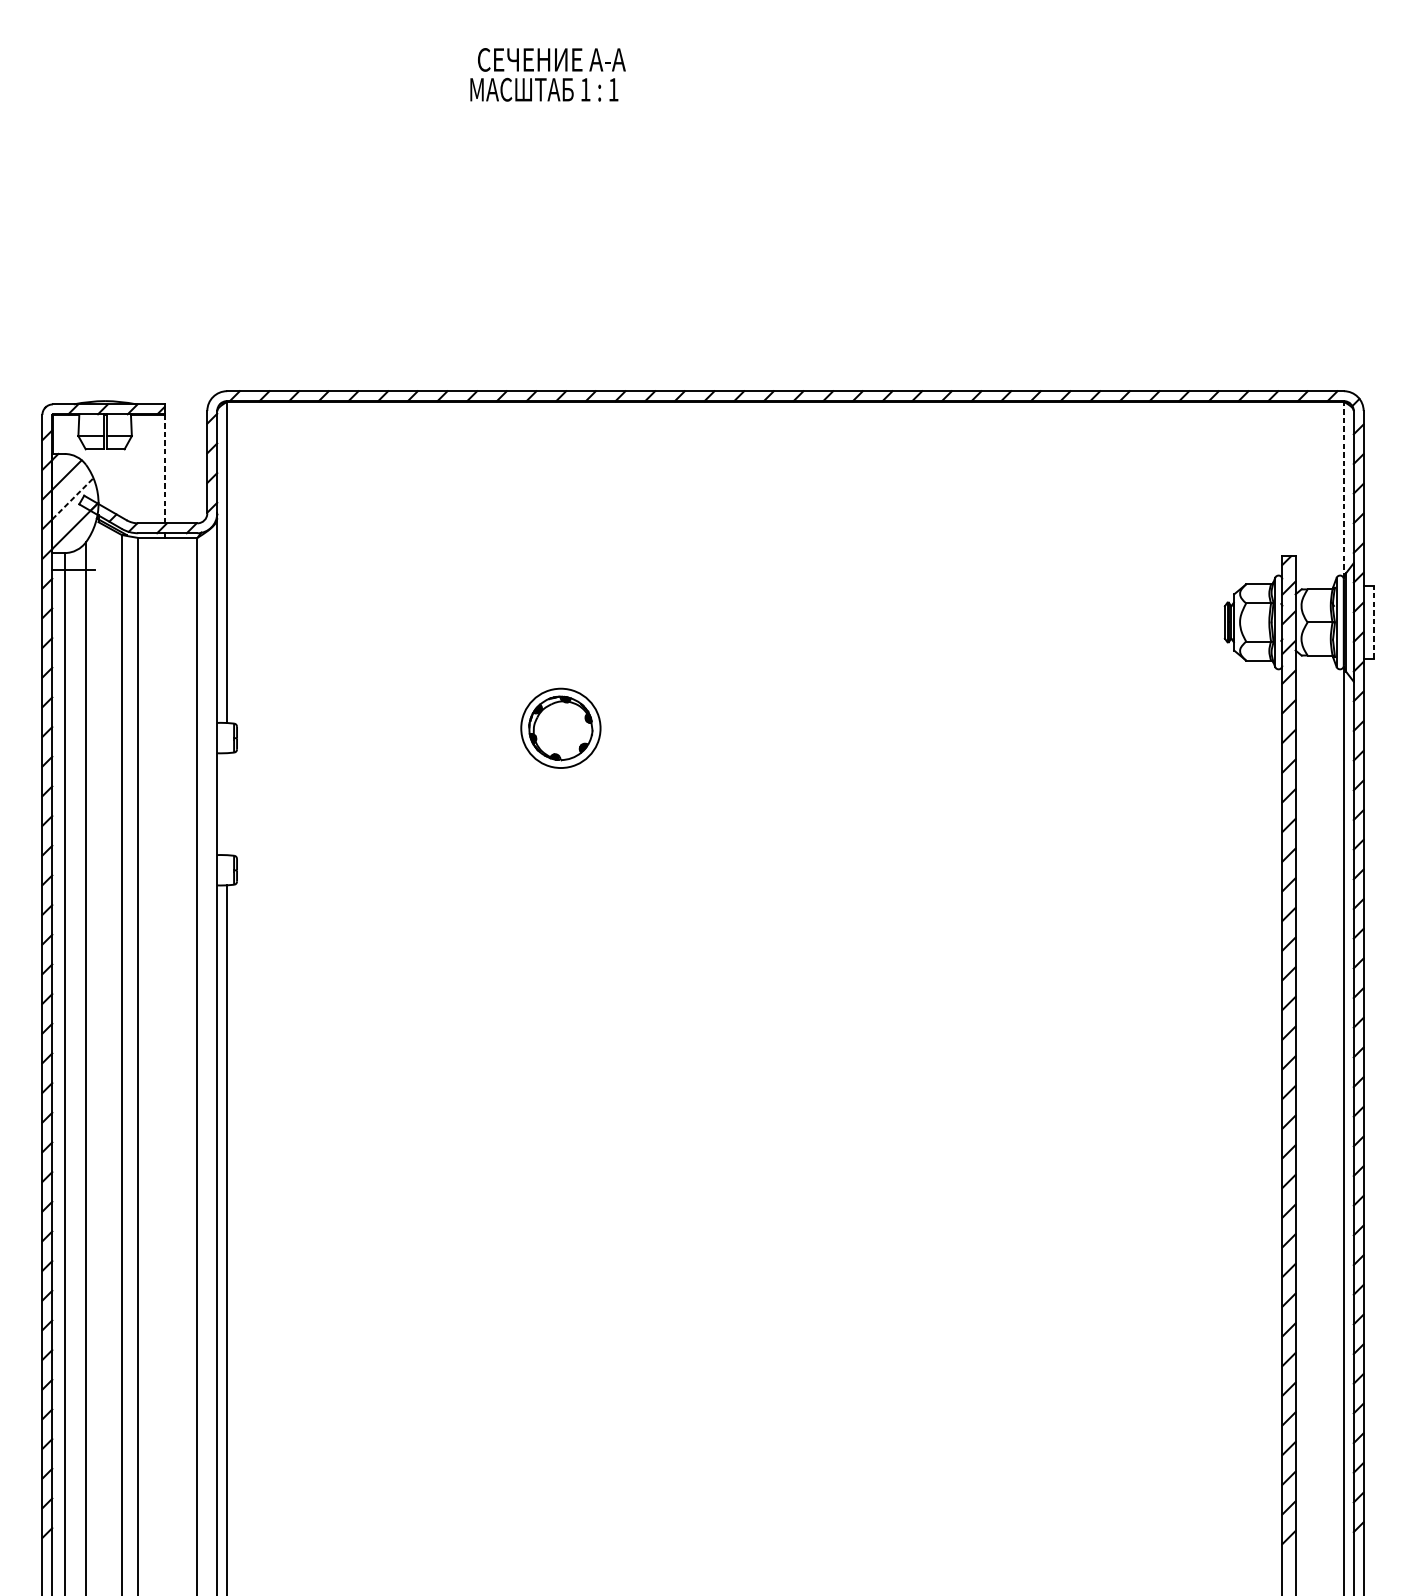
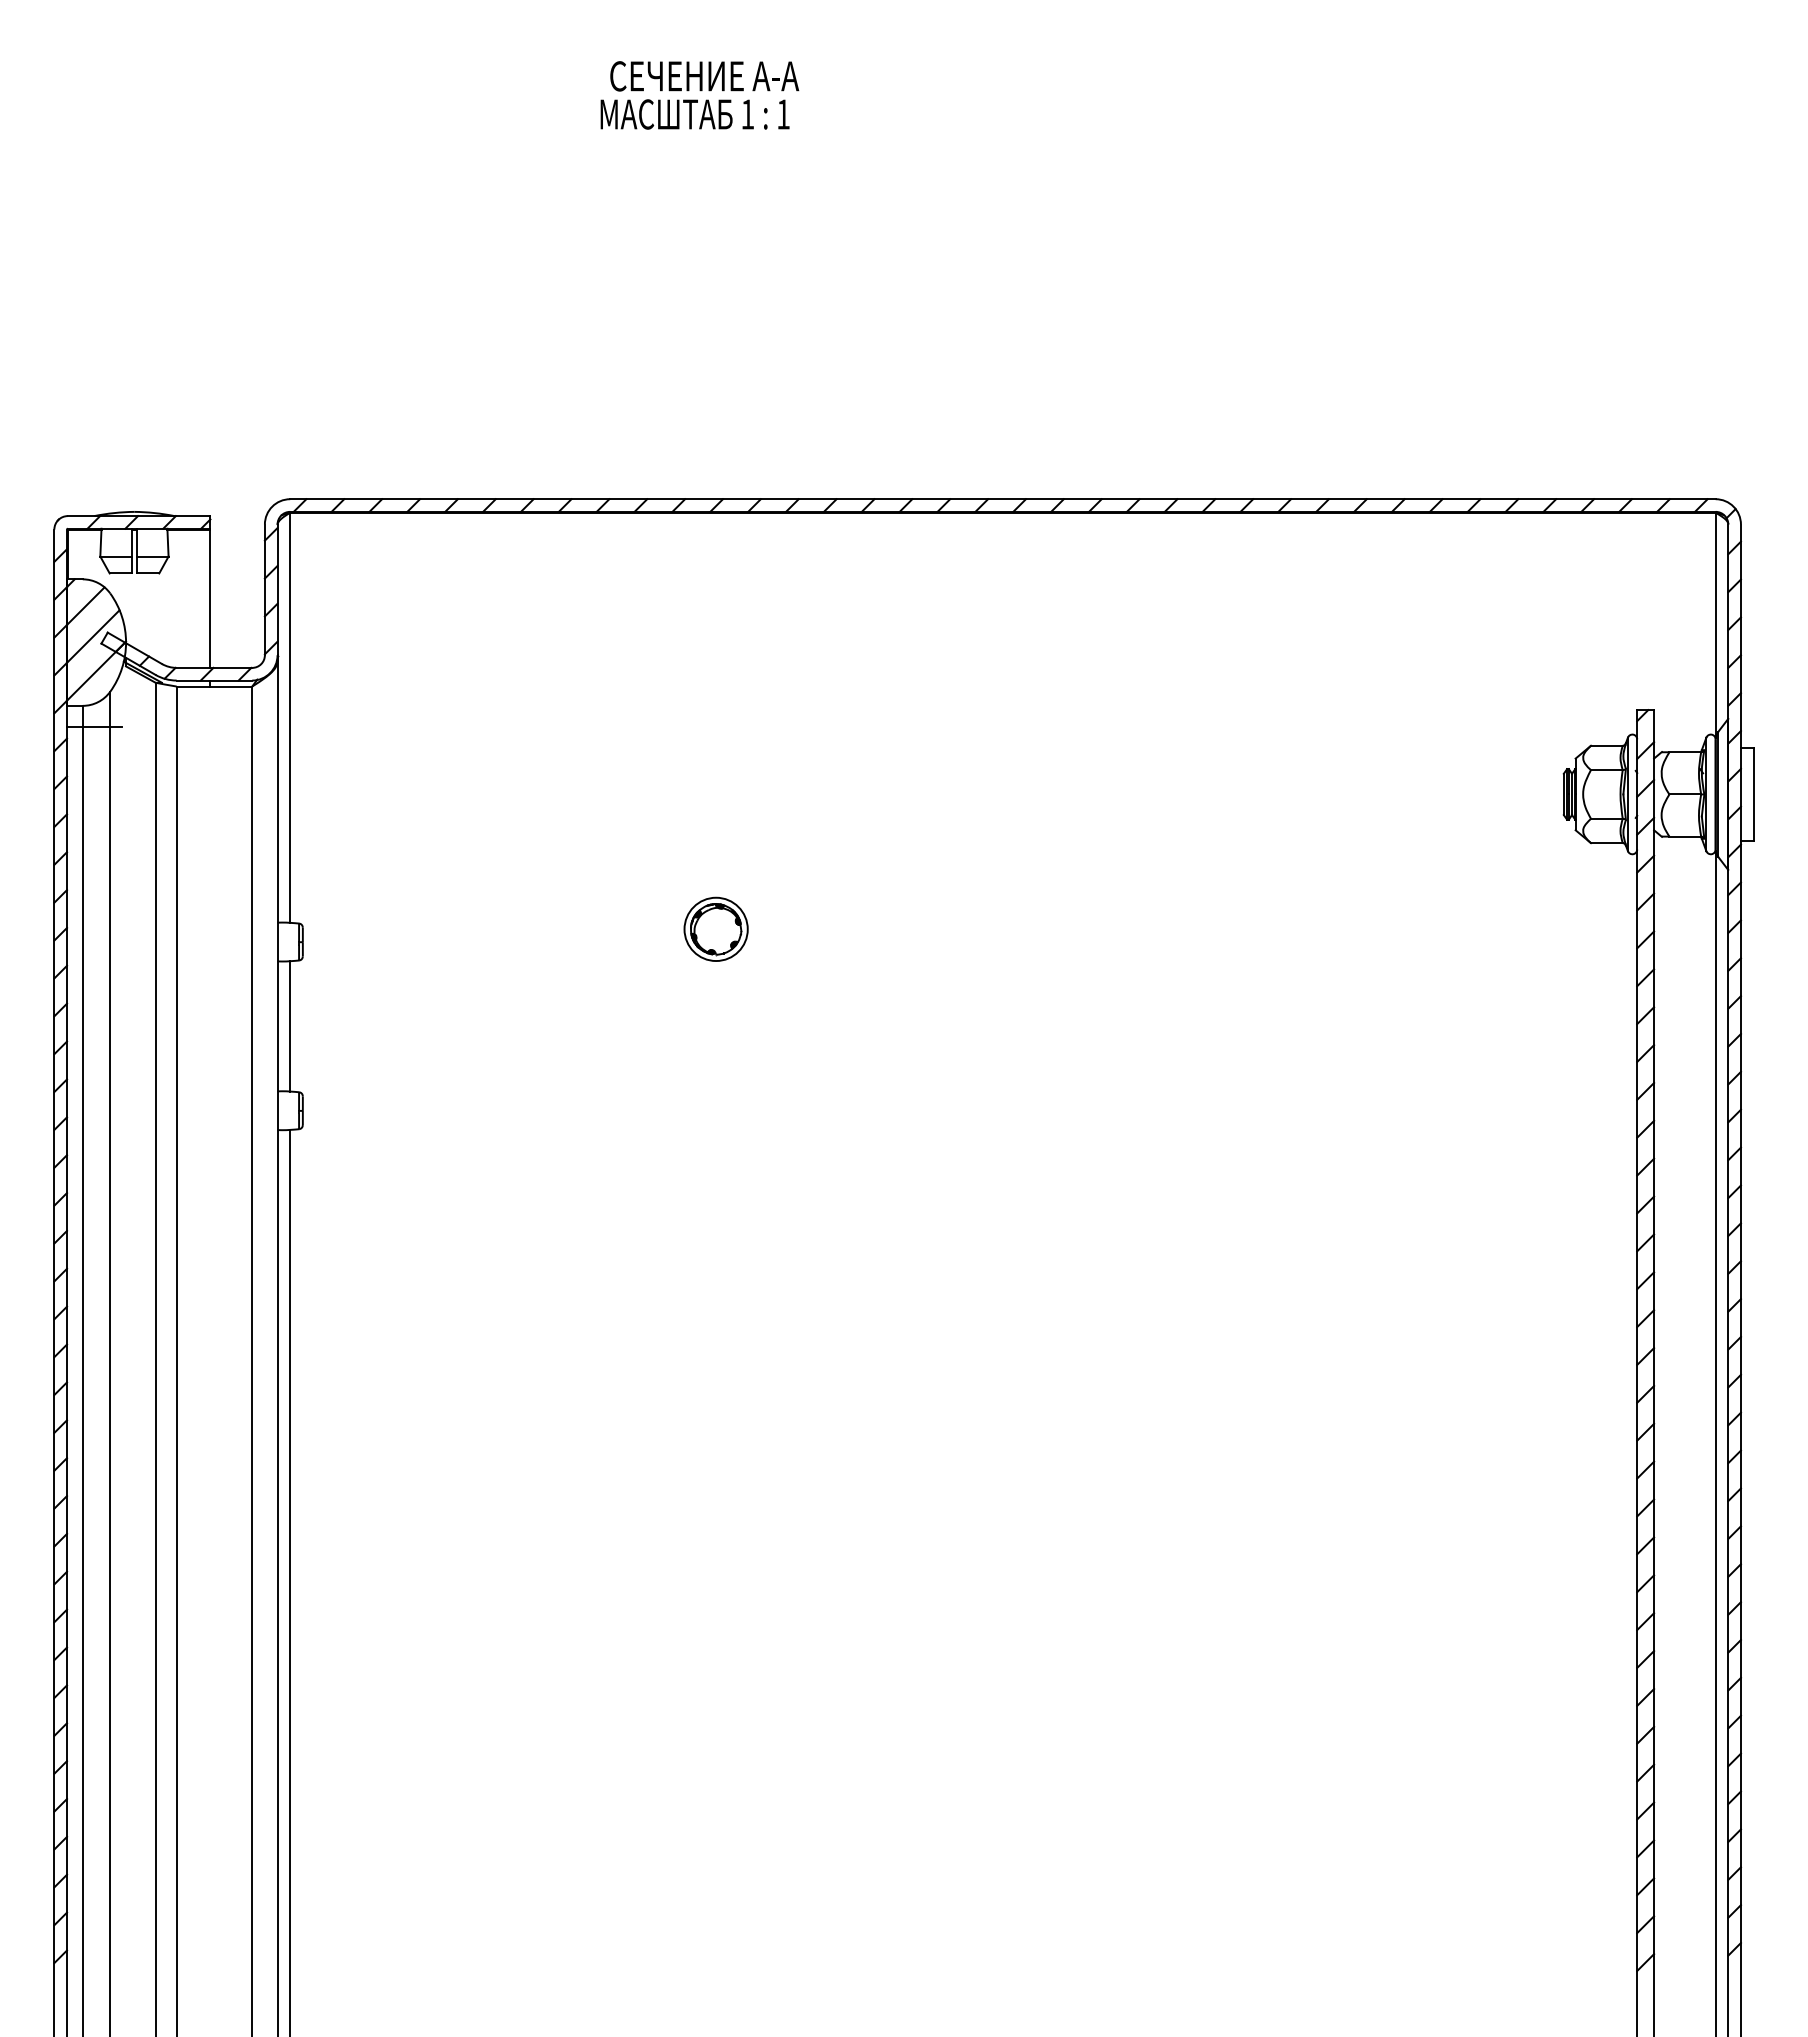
line: (164, 468) -> (210, 598), dashed -> solid
line: (1343, 490) -> (1715, 625), dashed -> solid
line: (73, 498) -> (93, 636), dashed -> solid
line: (1373, 621) -> (1753, 793), dashed -> solid
part: (560, 727) -> (715, 928), size x0.62
line: (227, 804) -> (290, 1026), added

